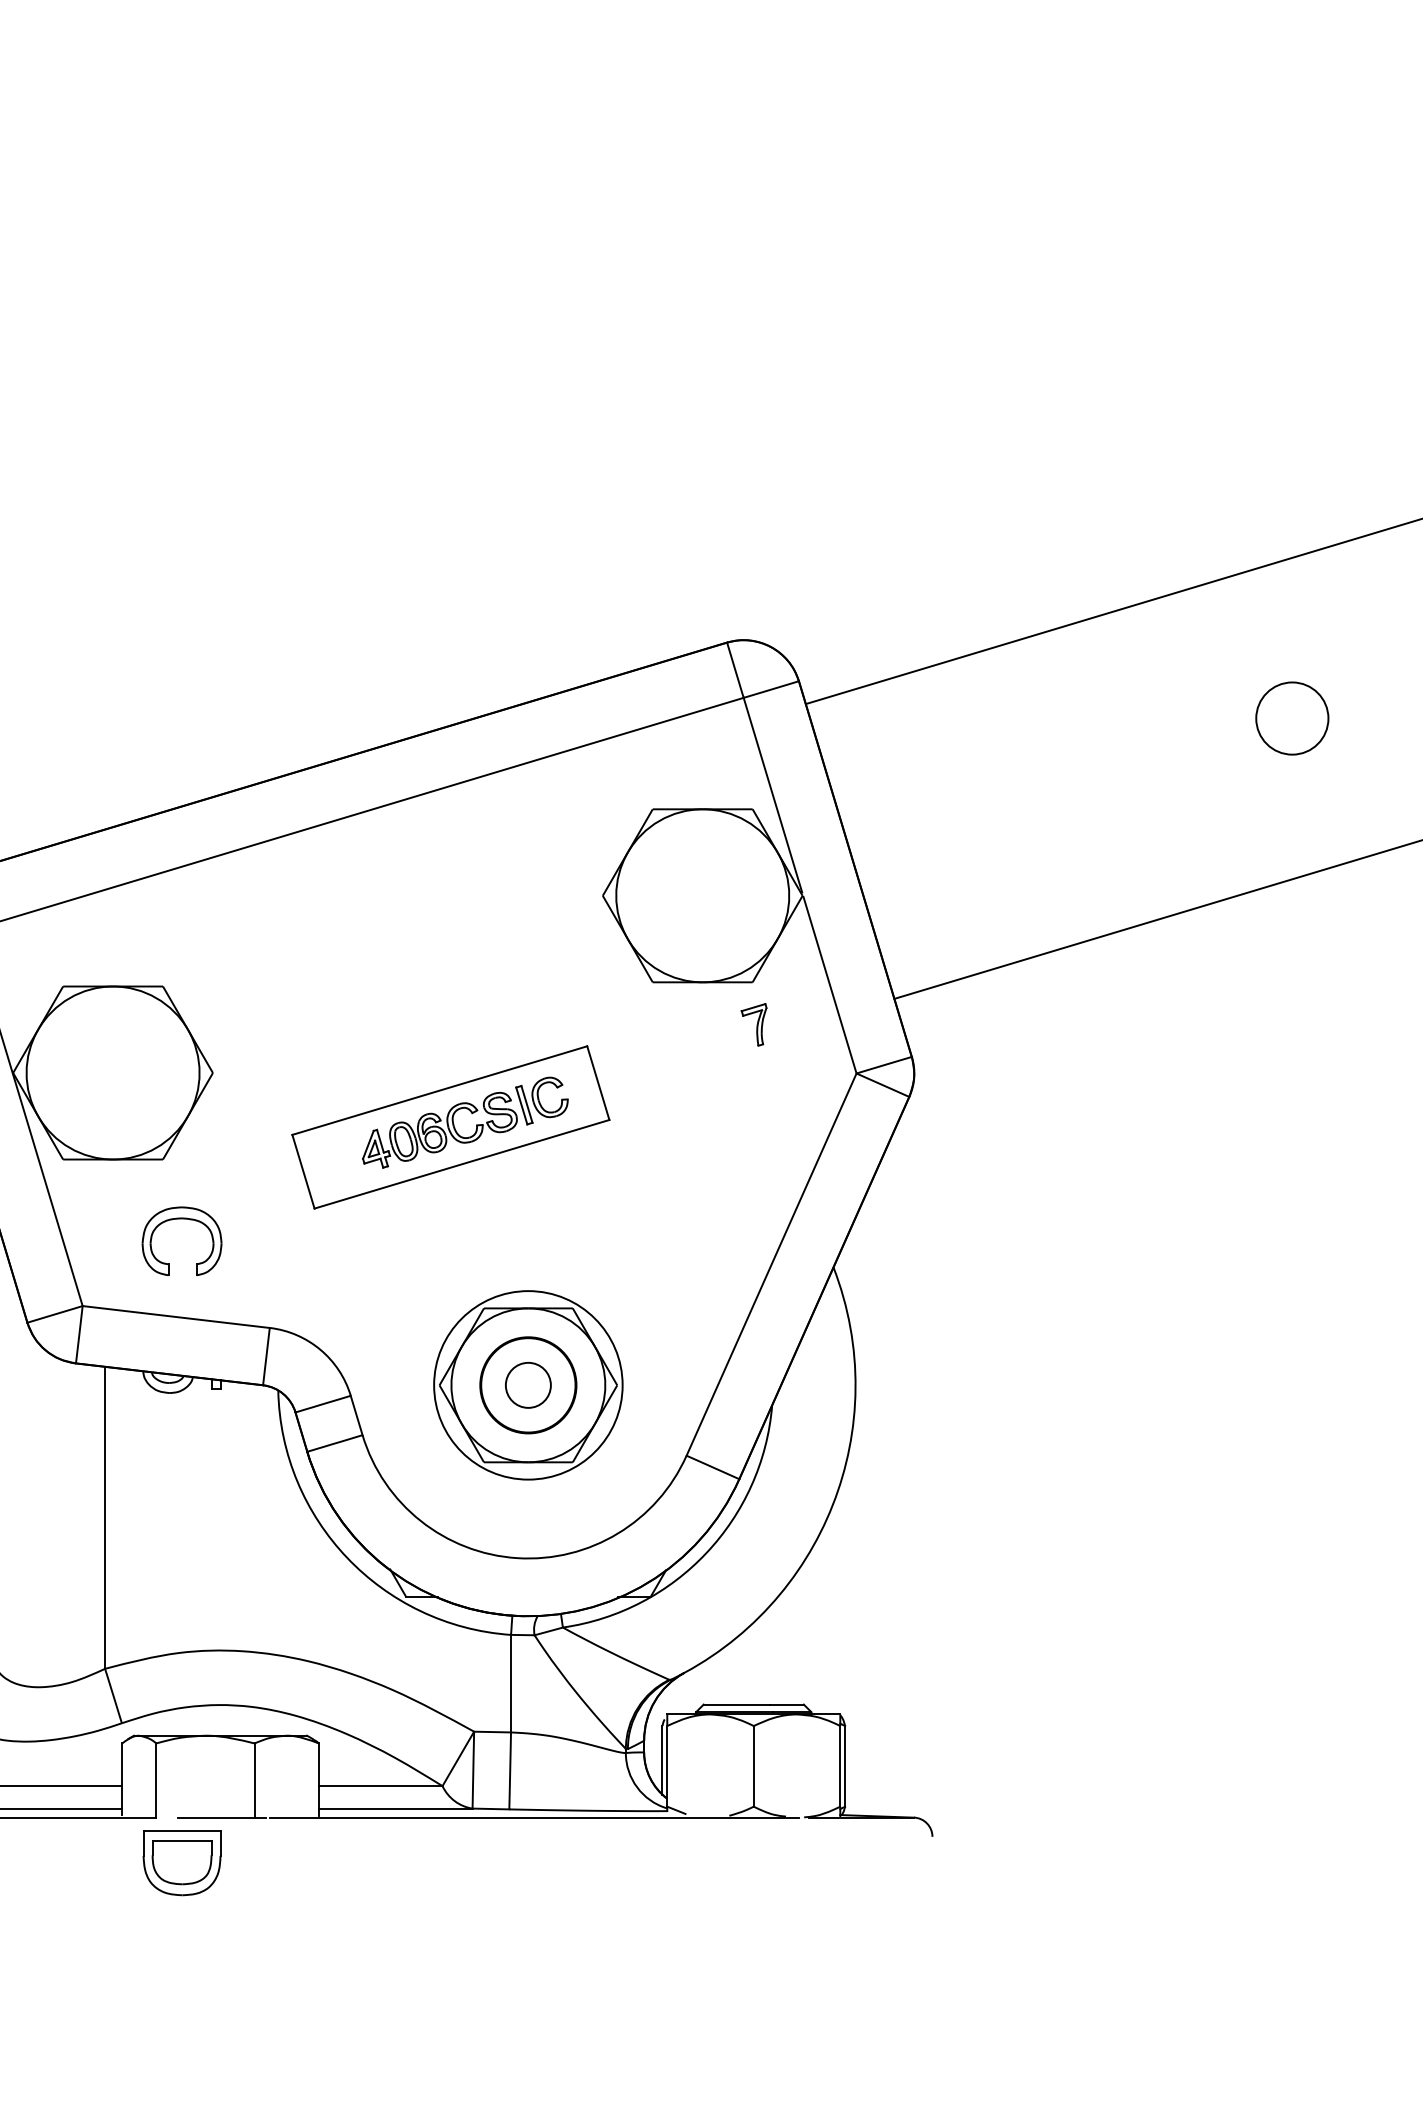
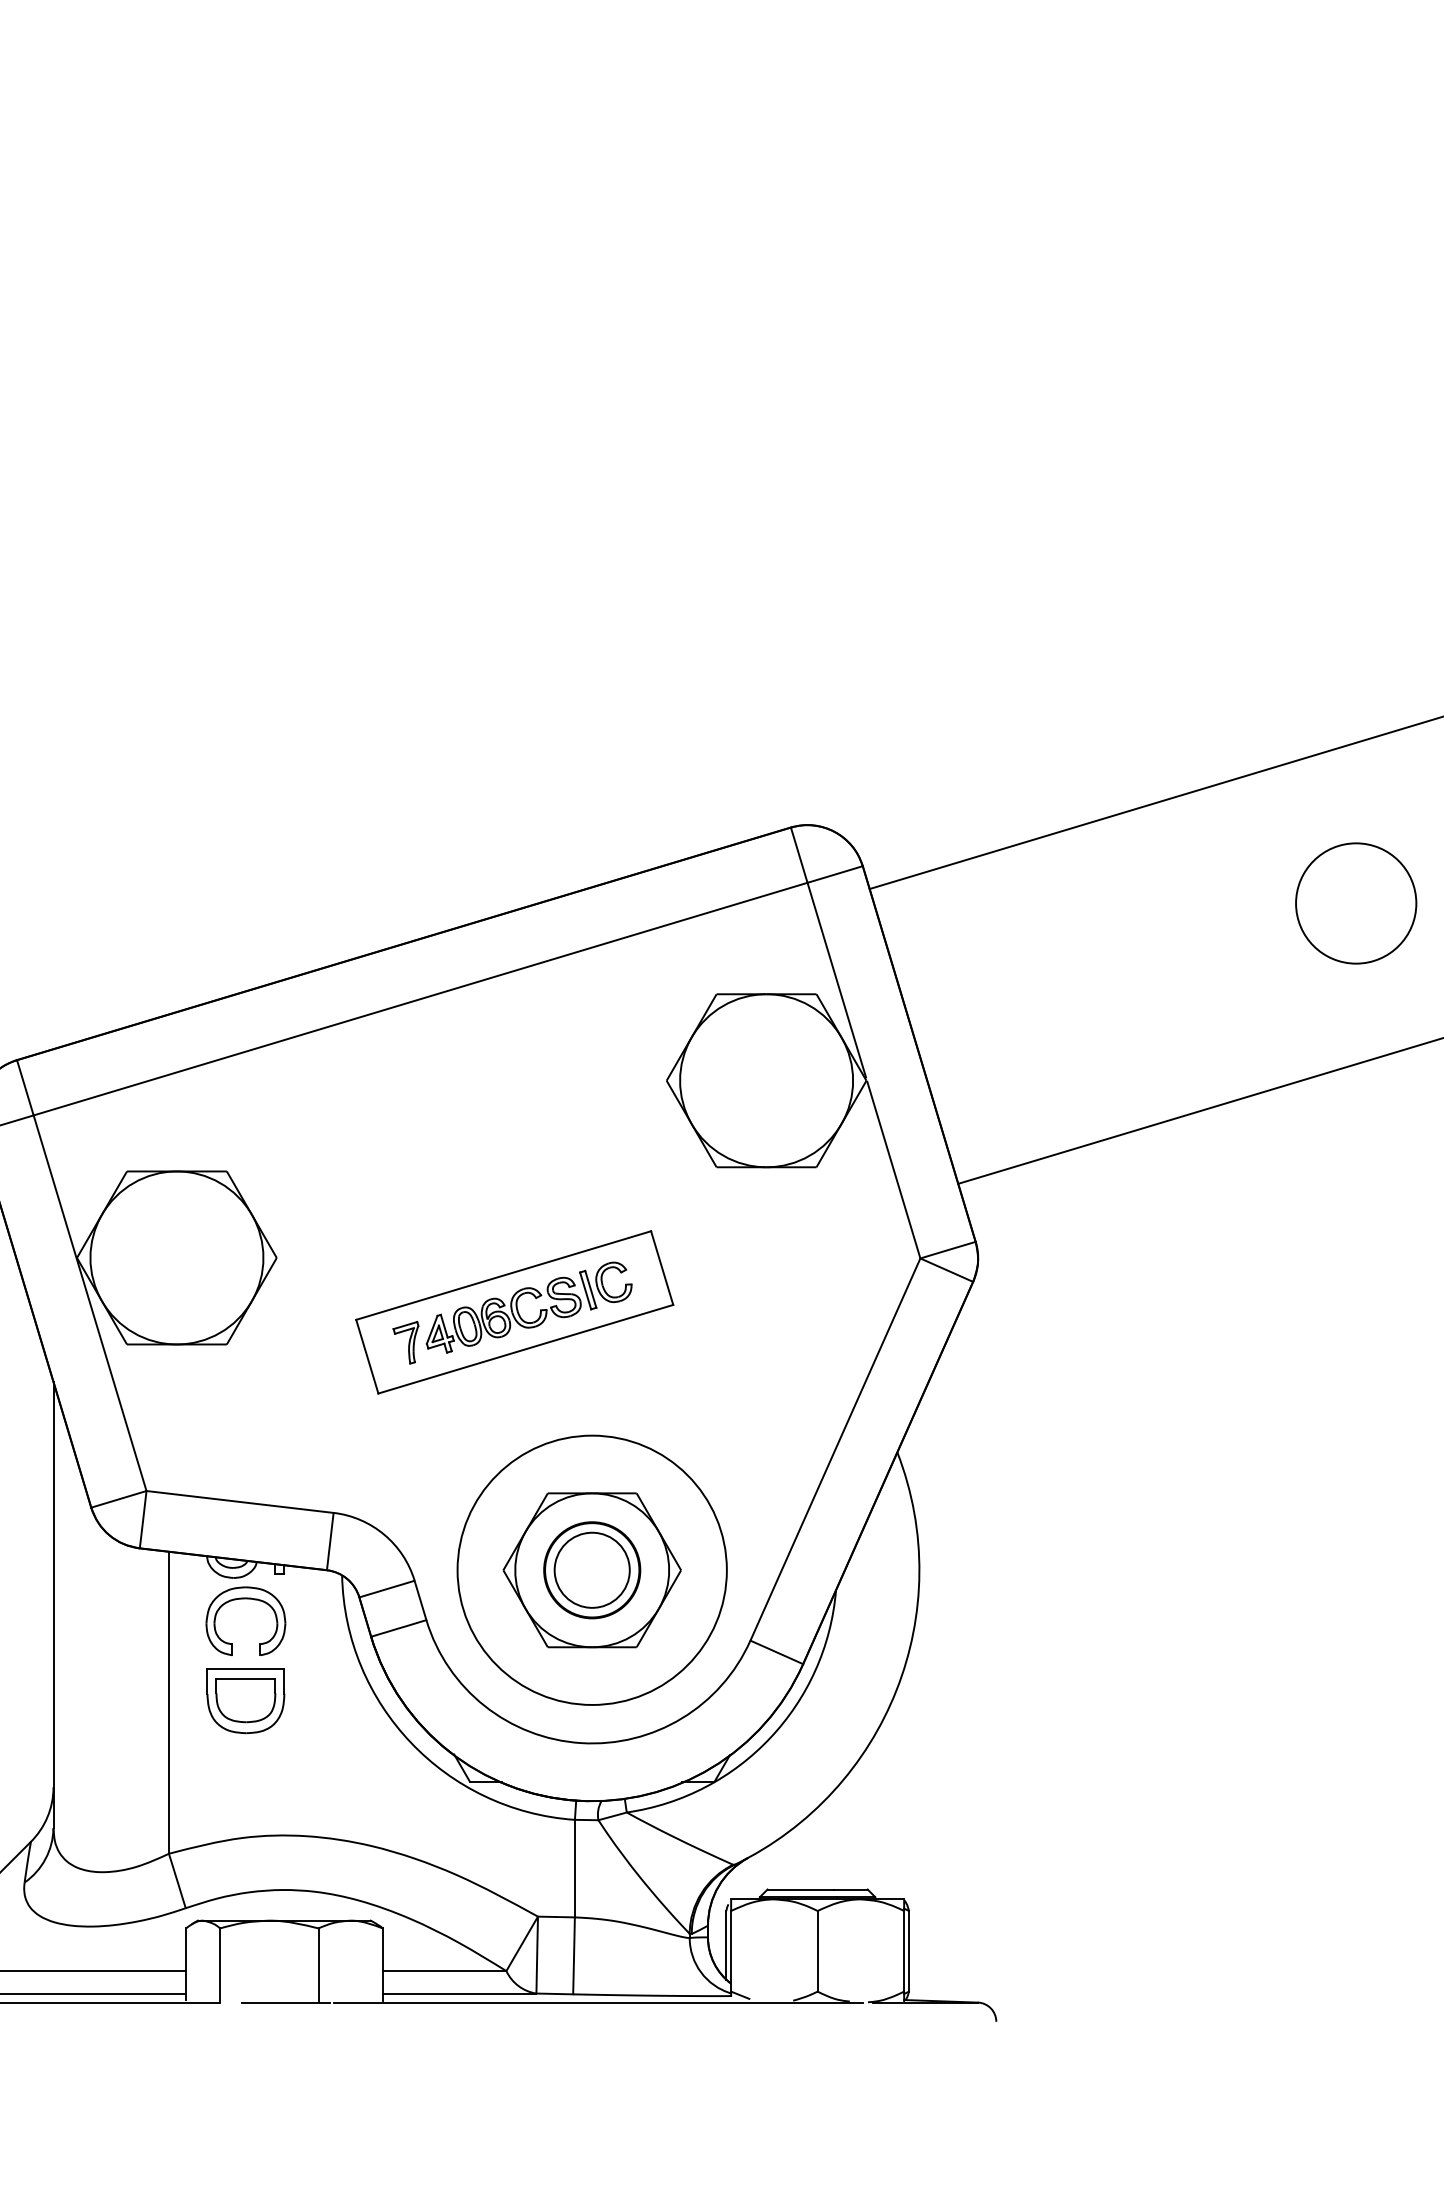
circle: (1292, 718) -> (1356, 903), size x1.67
part: (753, 1024) -> (405, 1342), moved
part: (181, 1219) -> (245, 1599), moved
circle: (527, 1384) -> (591, 1569), size x1.43
circle: (527, 1384) -> (591, 1569), size x1.67
part: (181, 1863) -> (245, 1701), moved

